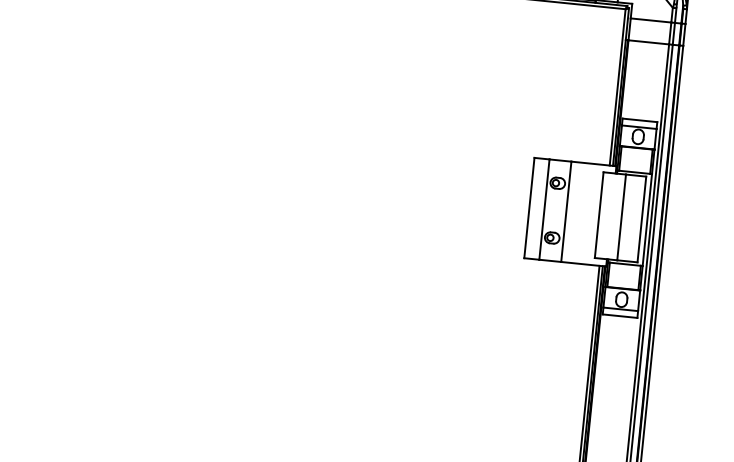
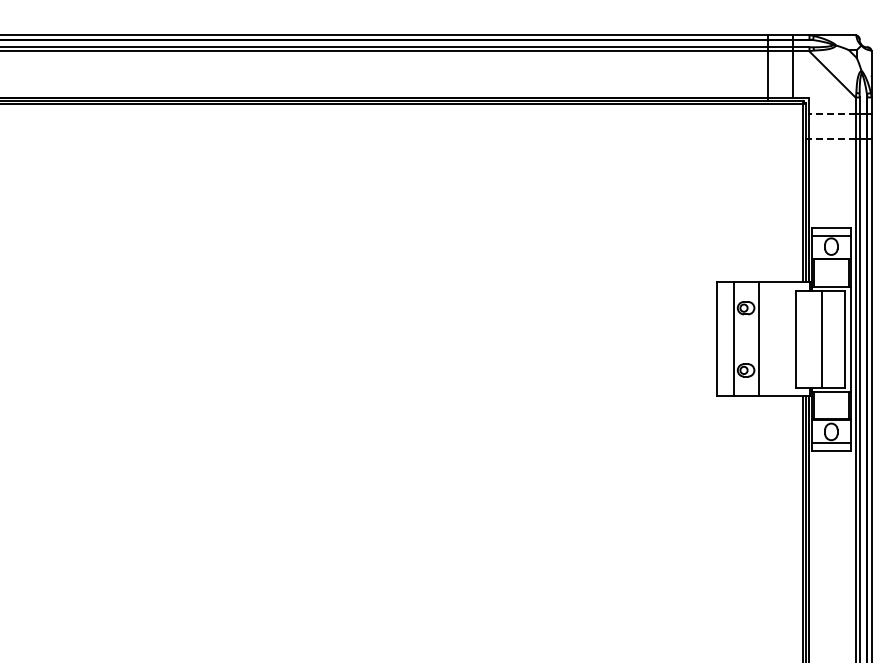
line: (650, 20) -> (831, 114), solid -> dashed
line: (647, 42) -> (831, 139), solid -> dashed

